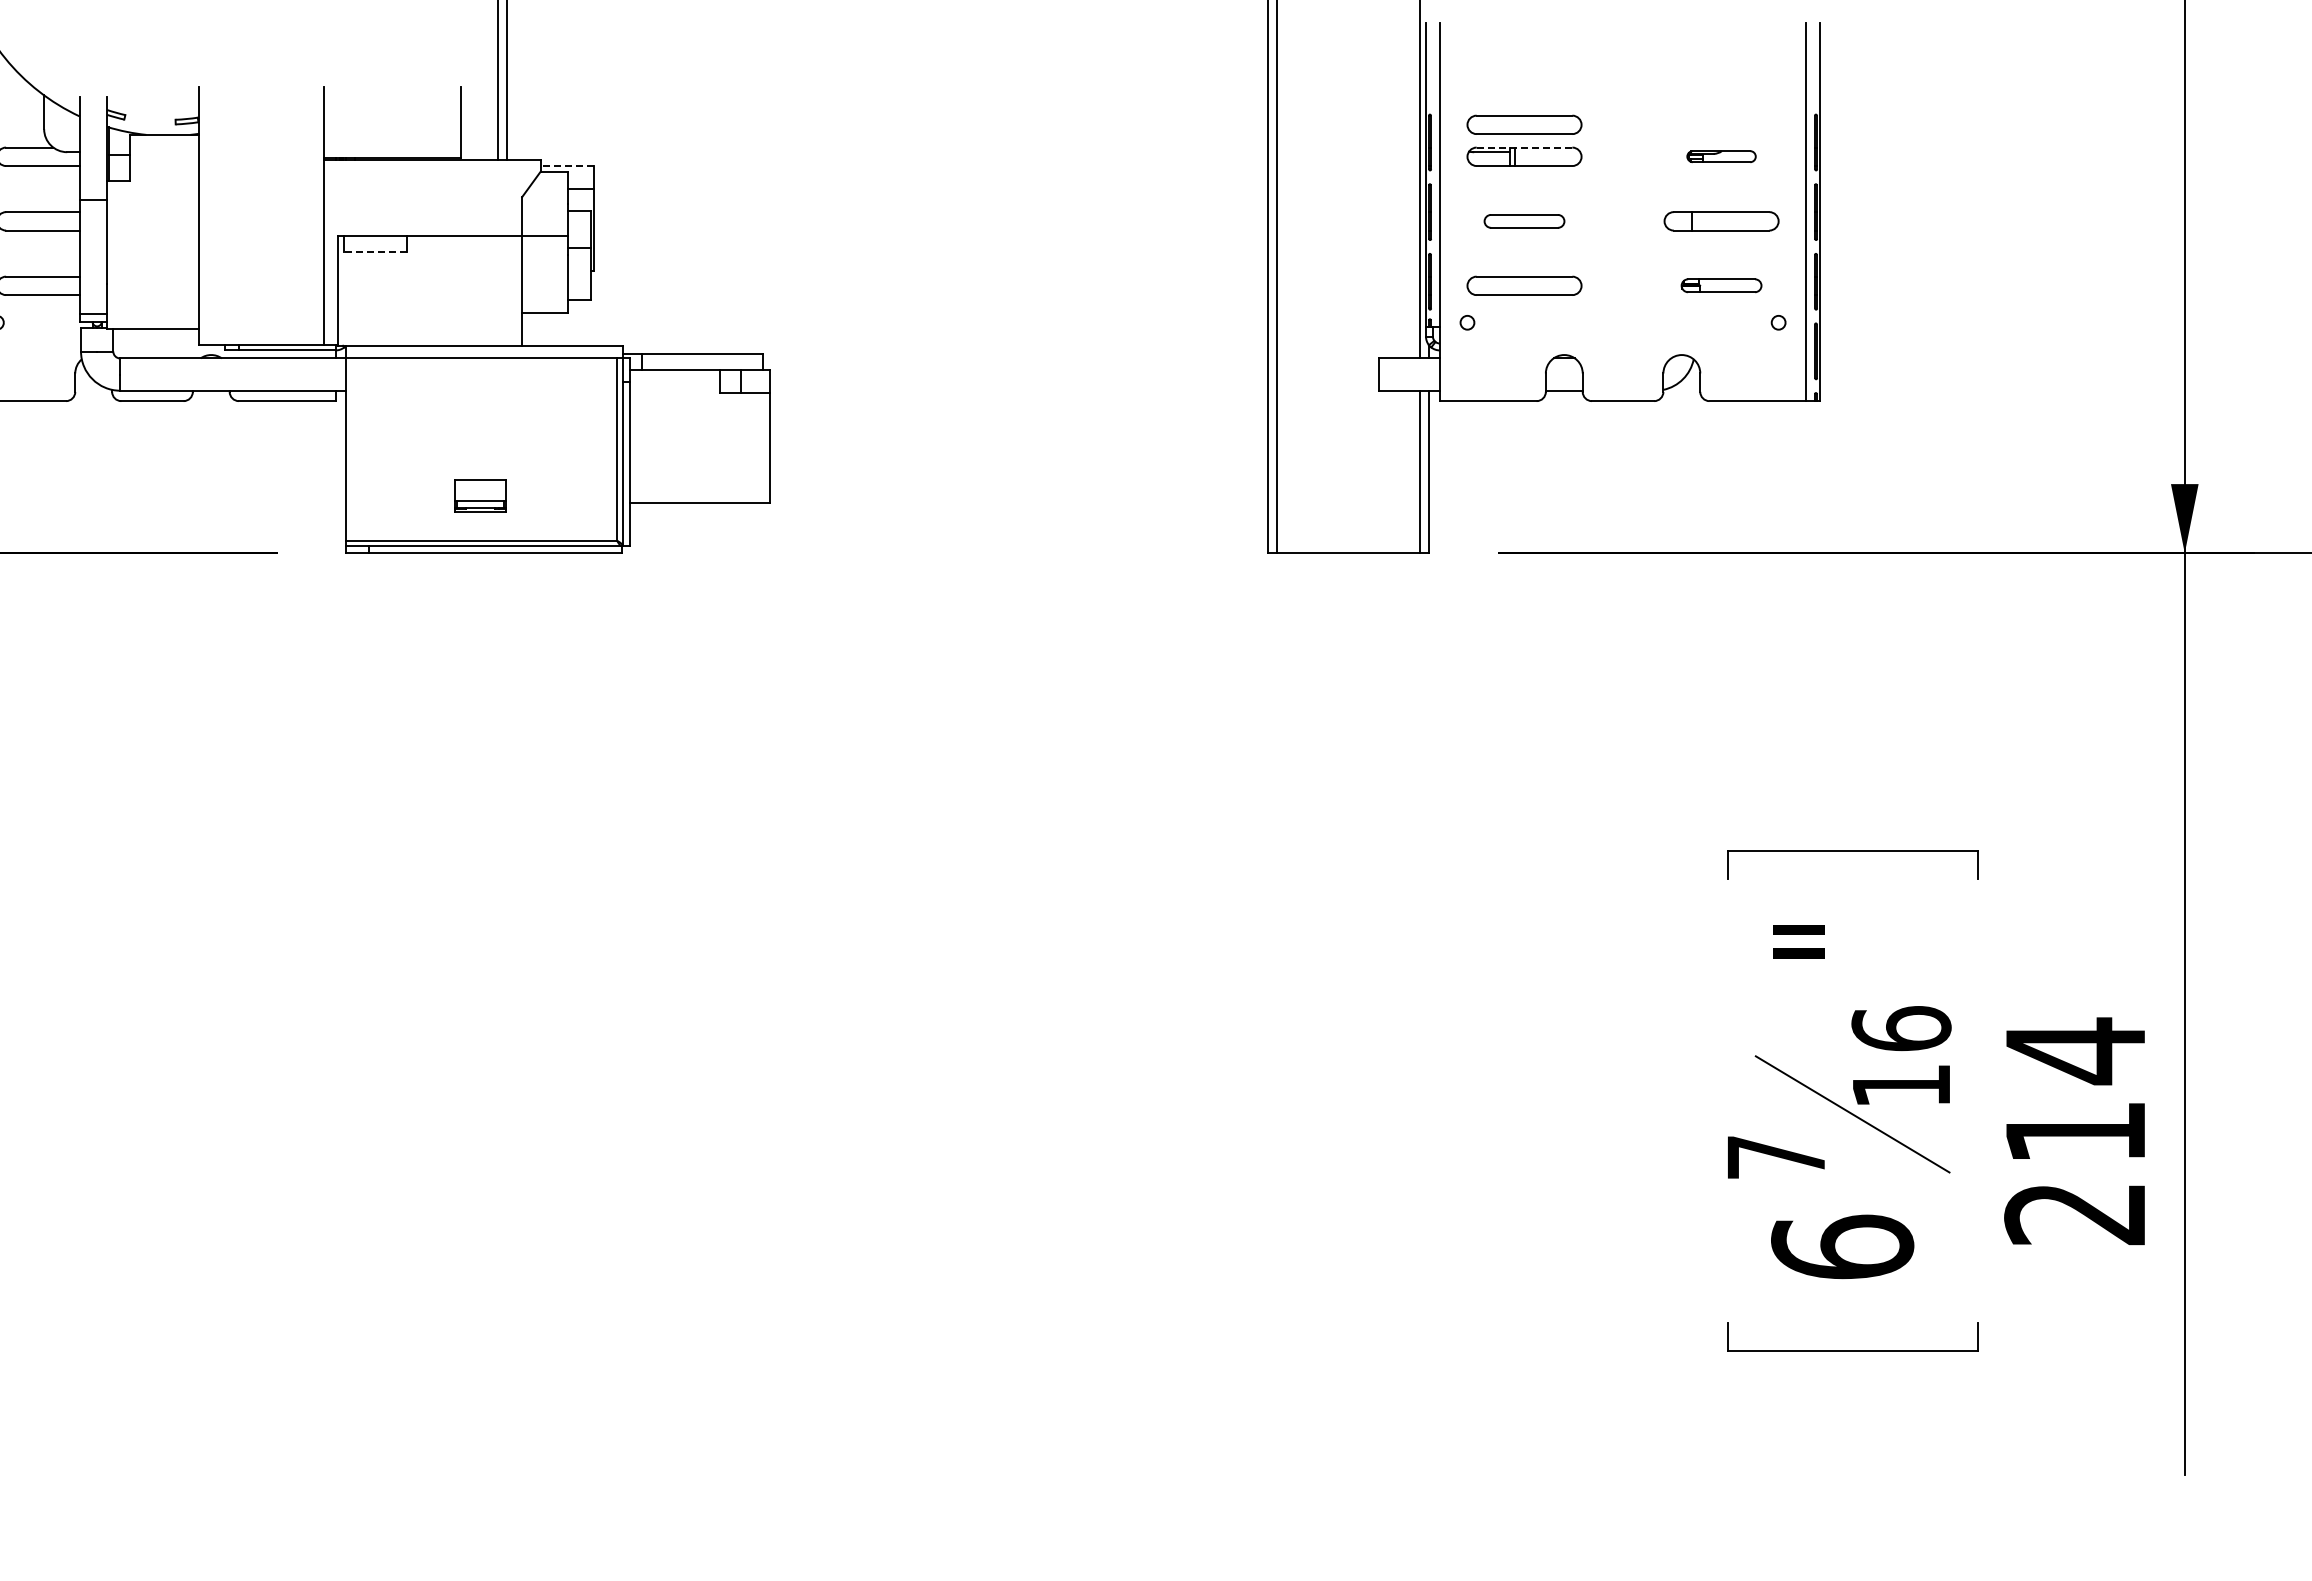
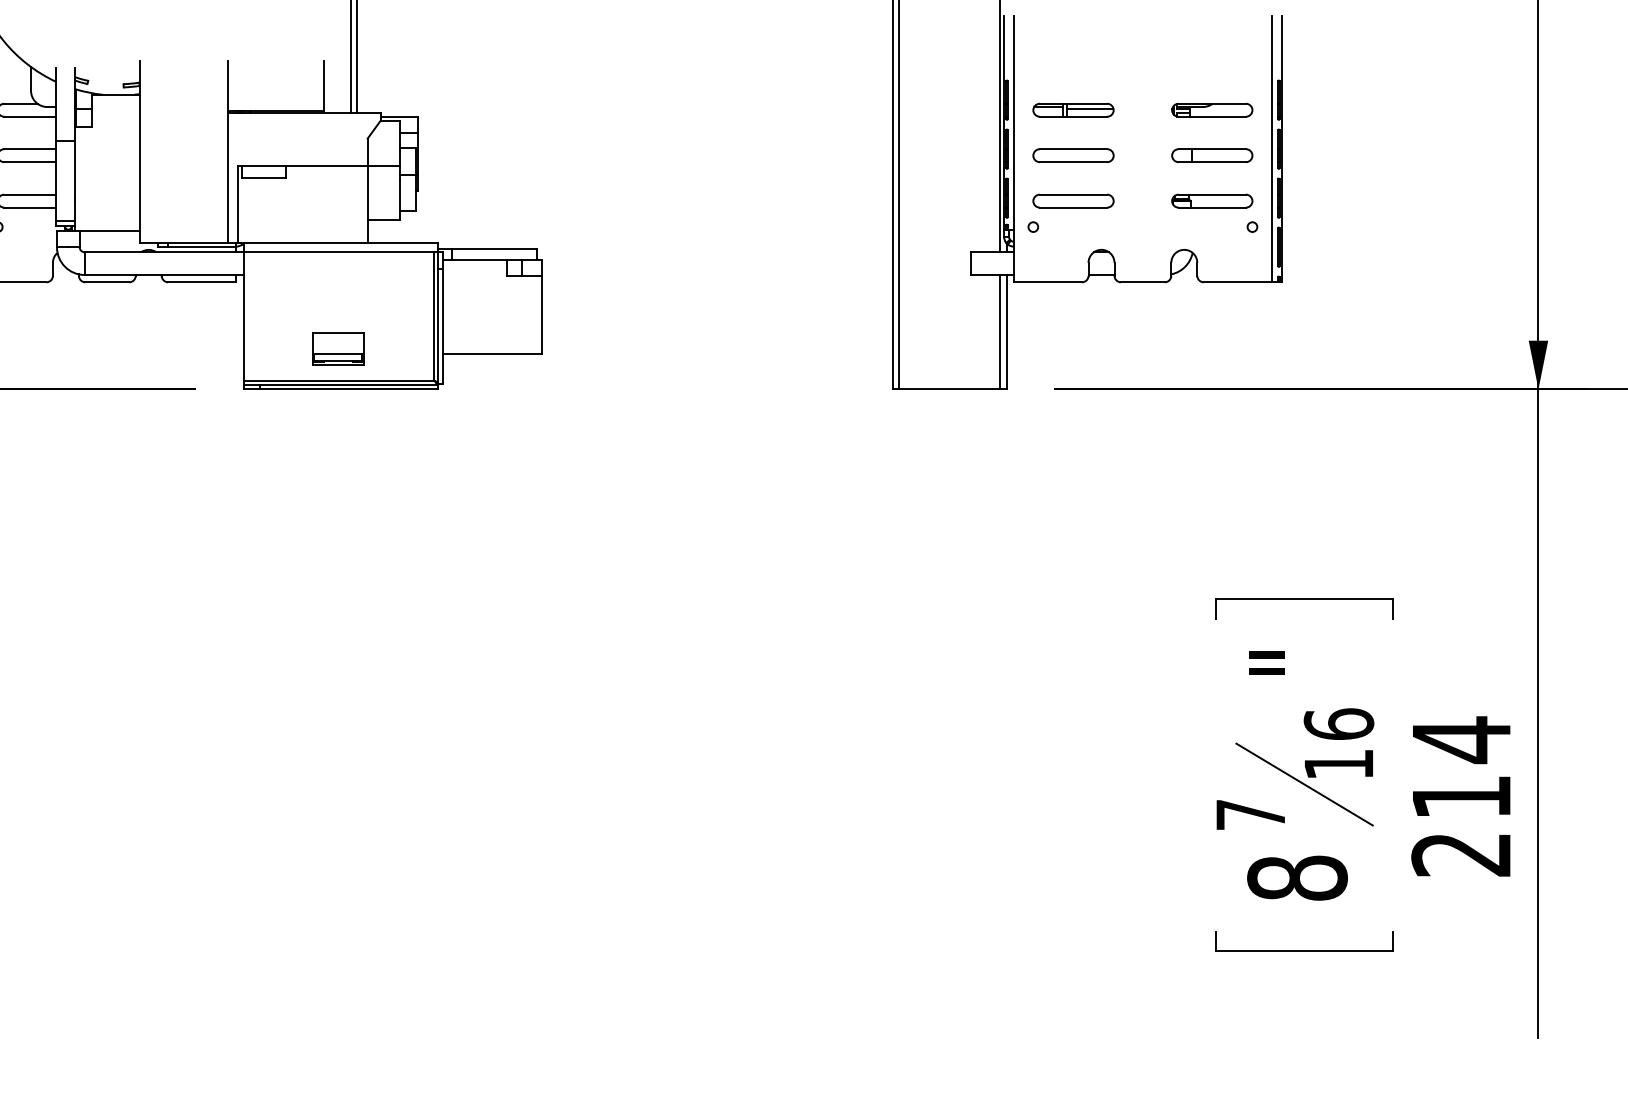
part: (1524, 124) -> (1073, 87), removed
line: (1524, 147) -> (1073, 103), dashed -> solid
line: (1547, 154) -> (1089, 108), added
part: (1721, 156) -> (1212, 110), size x1.67
line: (567, 165) -> (399, 116), dashed -> solid
part: (1524, 221) -> (1073, 155), size x1.43
line: (375, 252) -> (264, 177), dashed -> solid
part: (1721, 285) -> (1212, 200), size x1.43
part: (480, 495) -> (338, 348), size x1.43
text: (1842, 1246) -> (1297, 877), 6 -> 8

